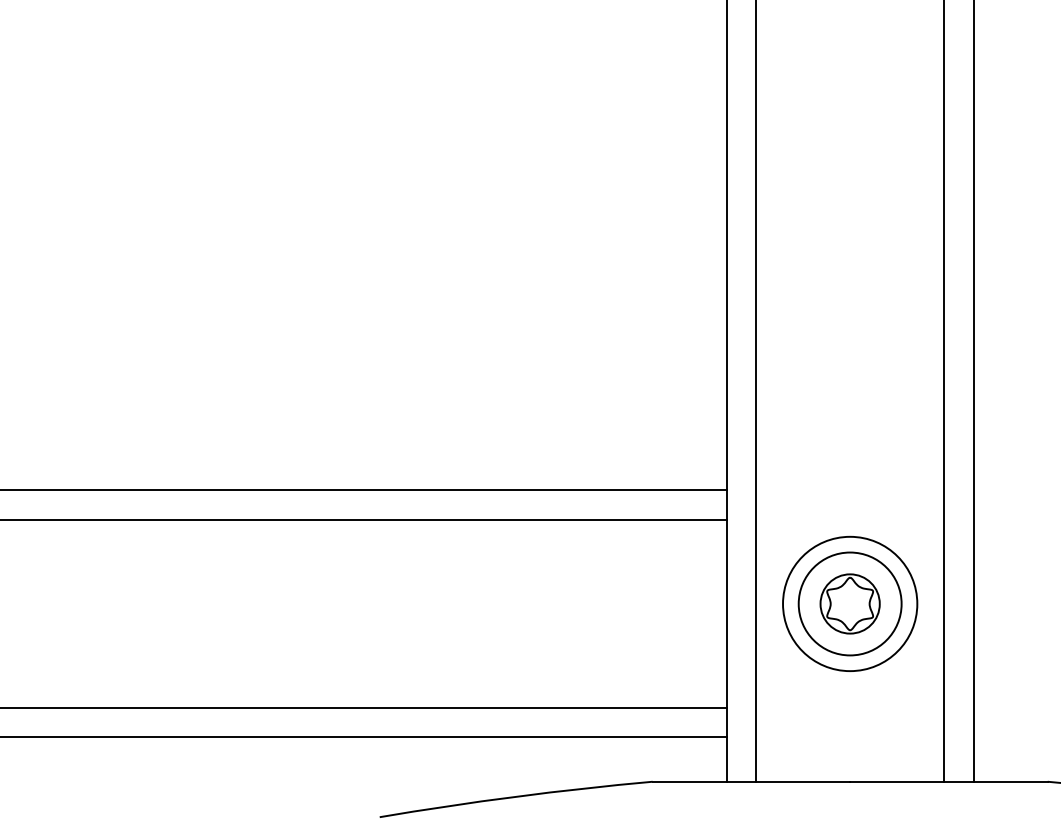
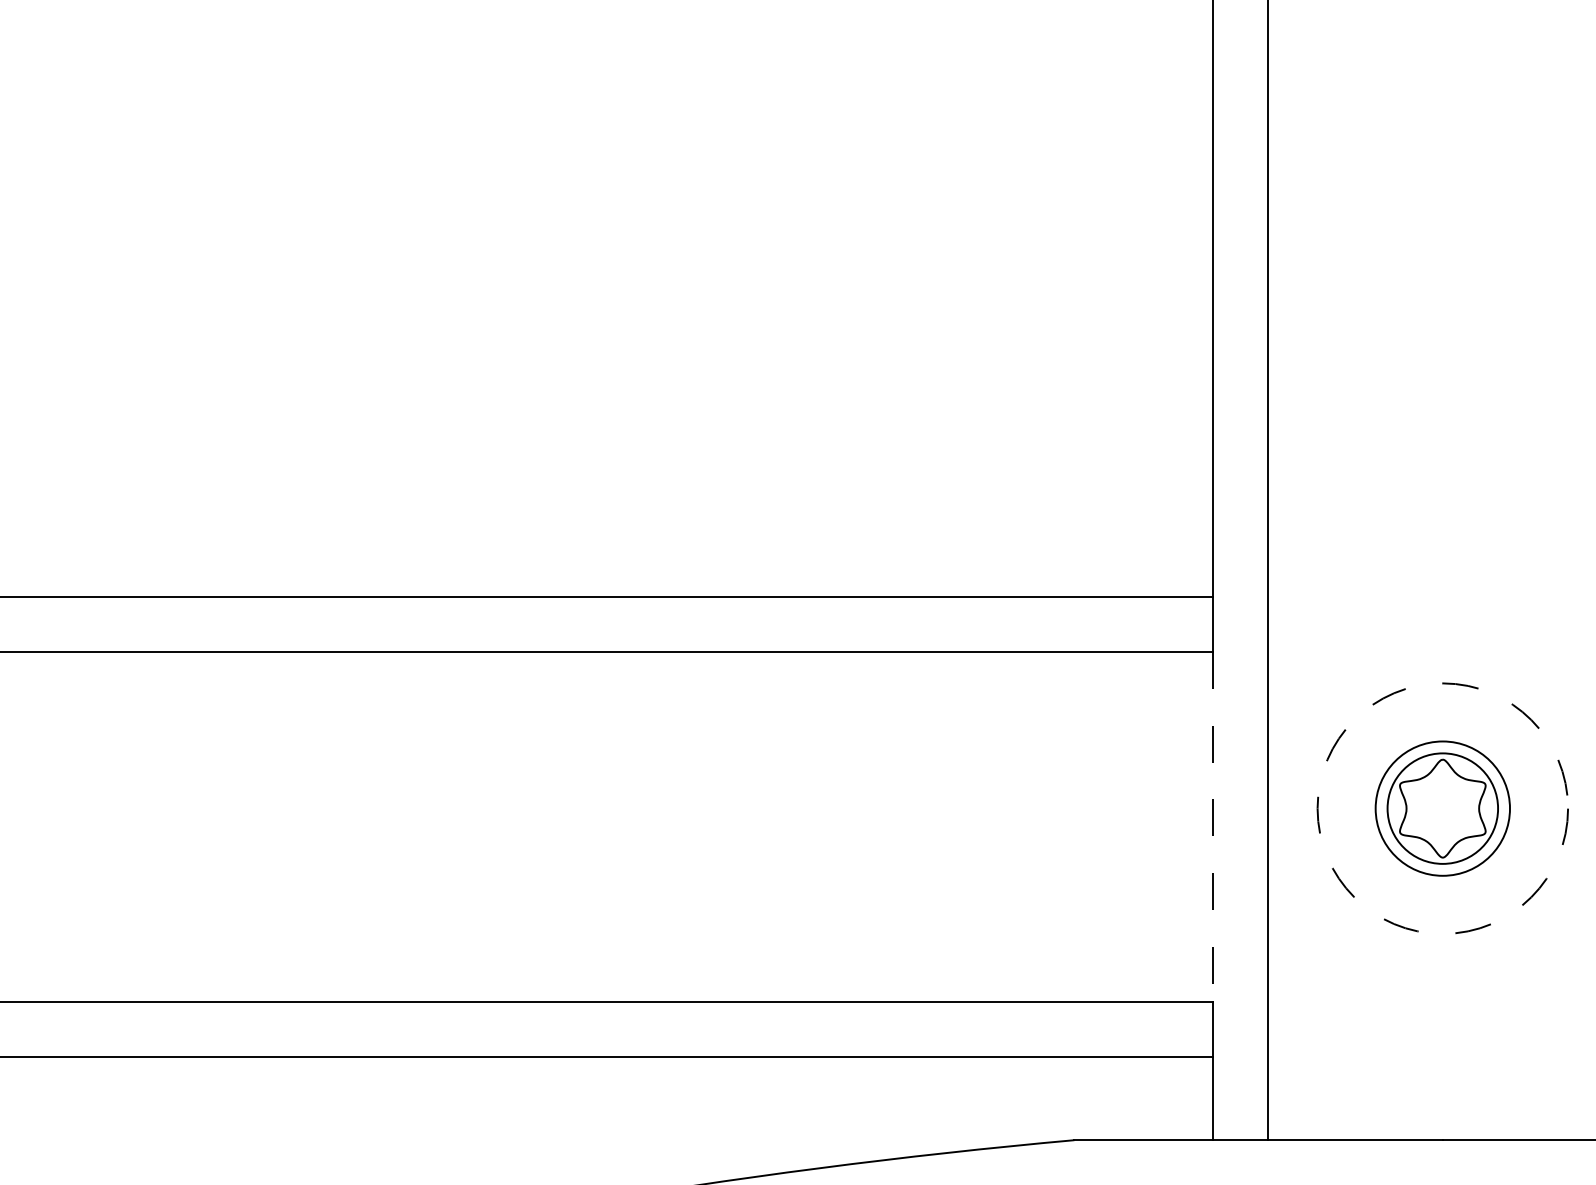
circle: (849, 603) -> (1441, 807), size x0.7
circle: (850, 603) -> (1443, 807), solid -> dashed
line: (726, 613) -> (1212, 826), solid -> dashed

